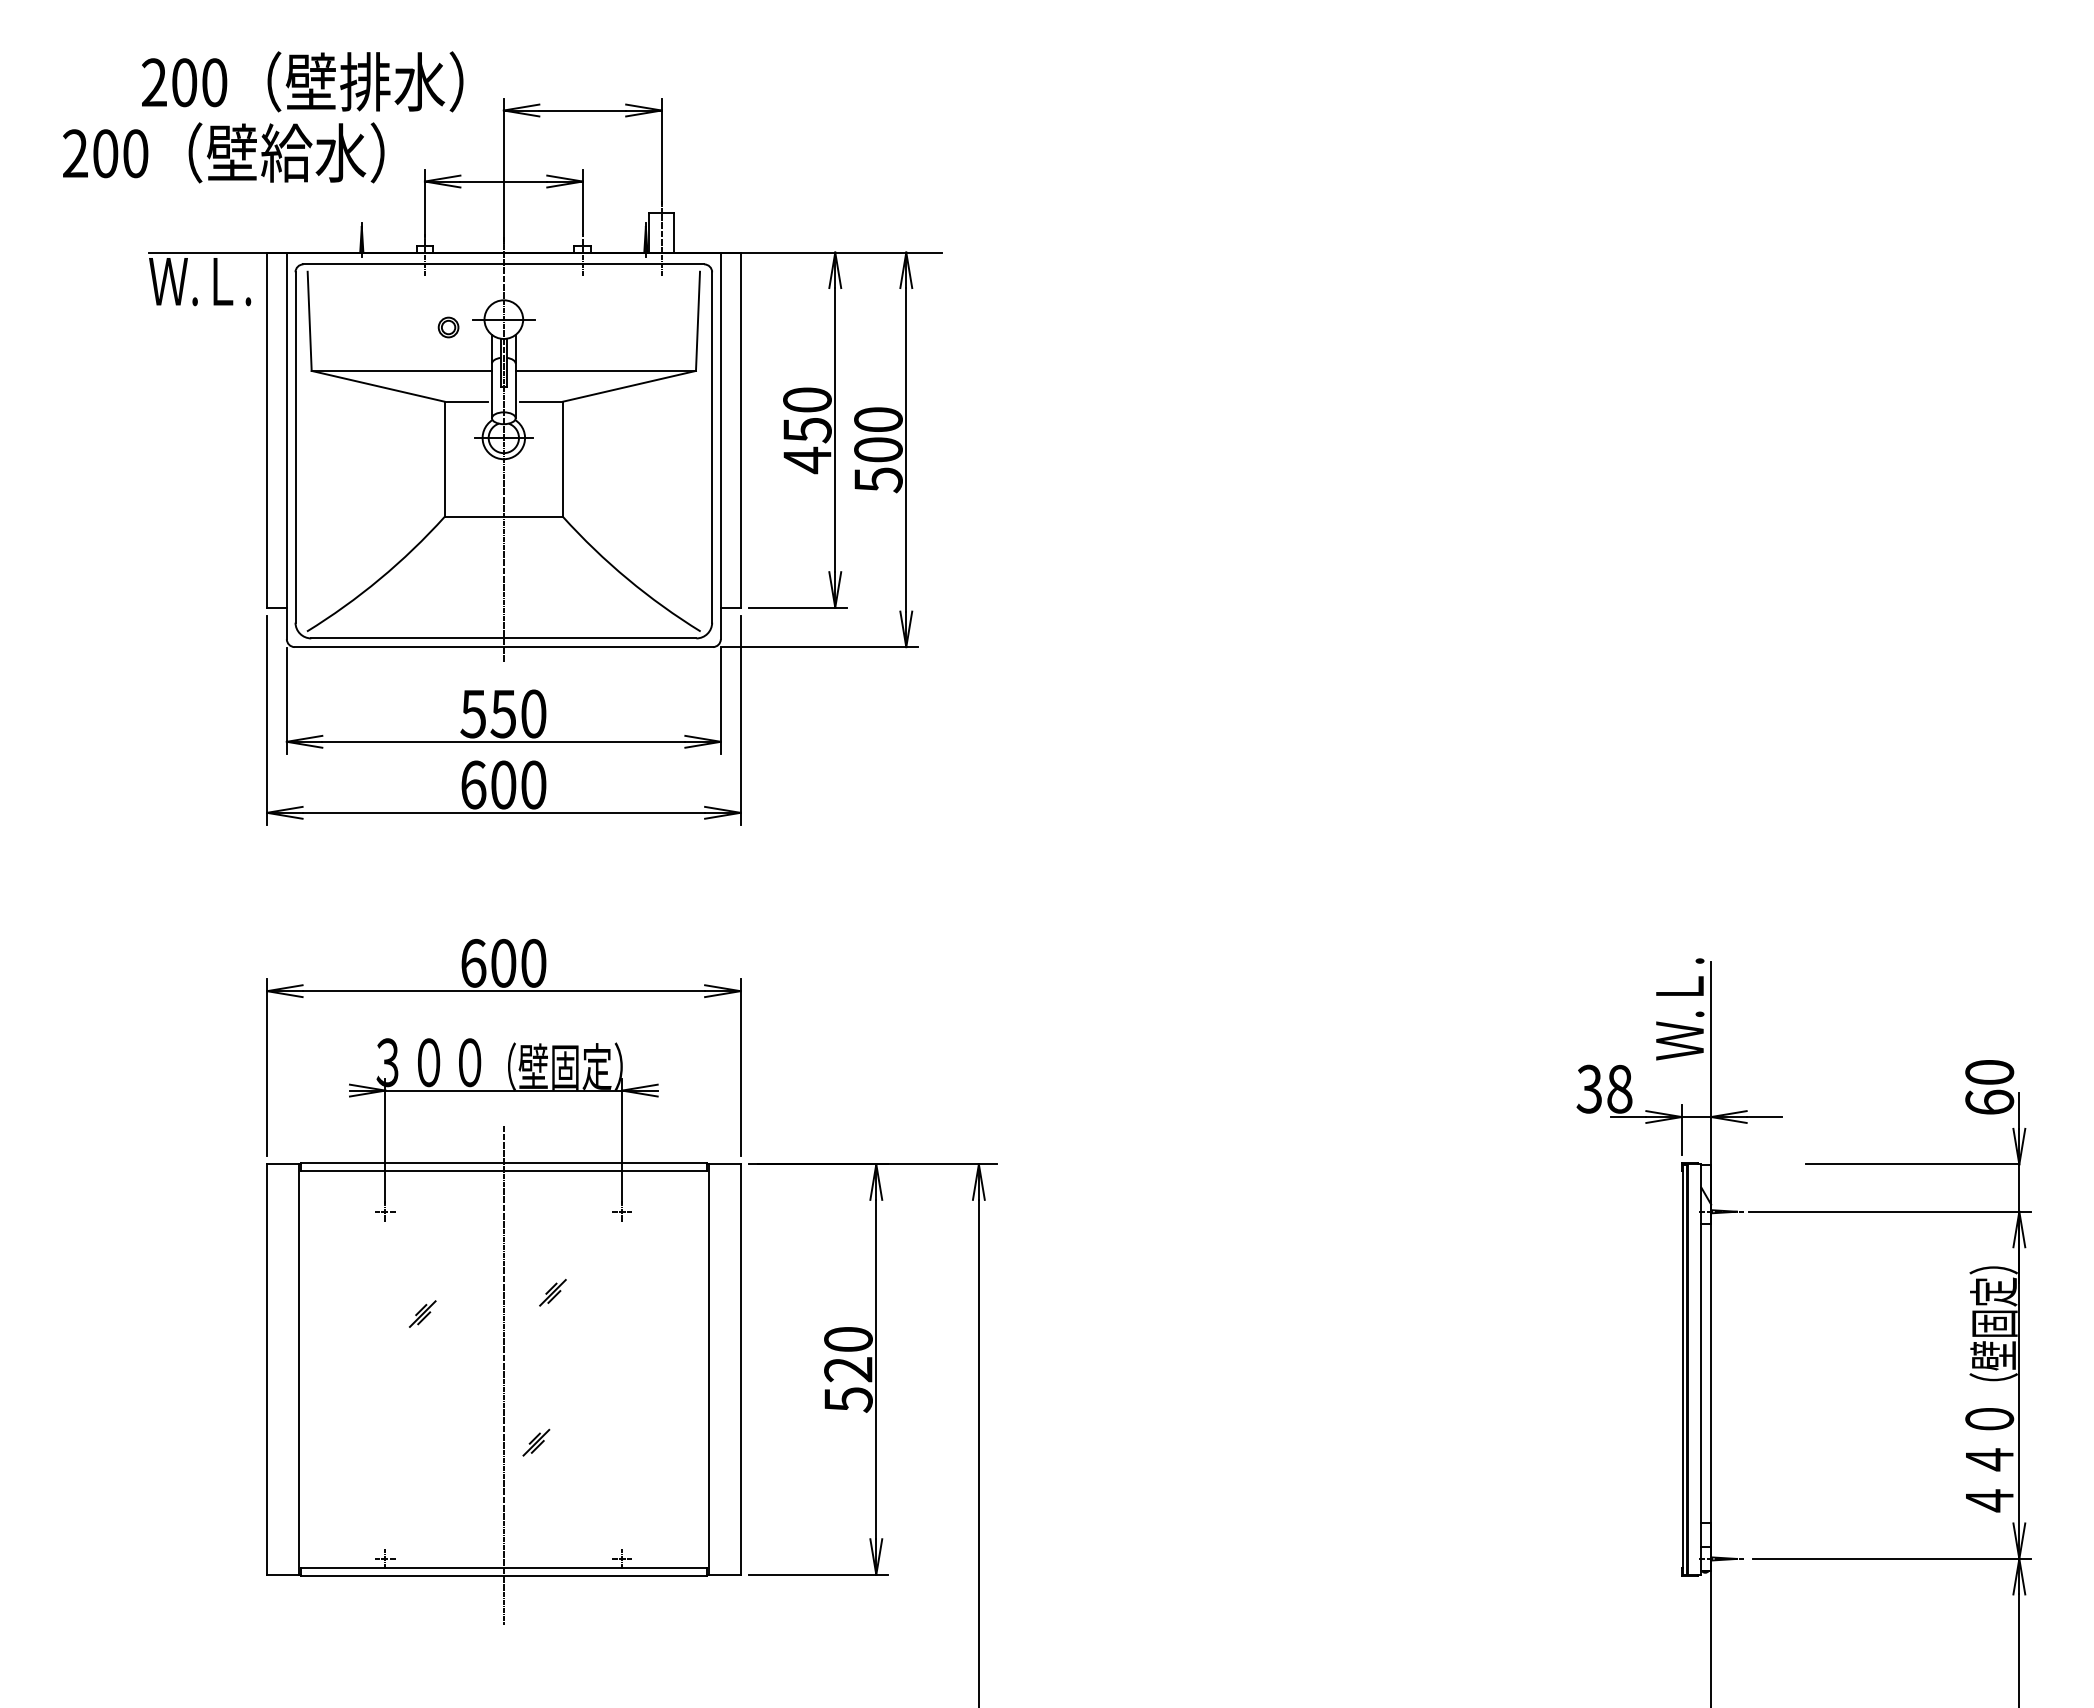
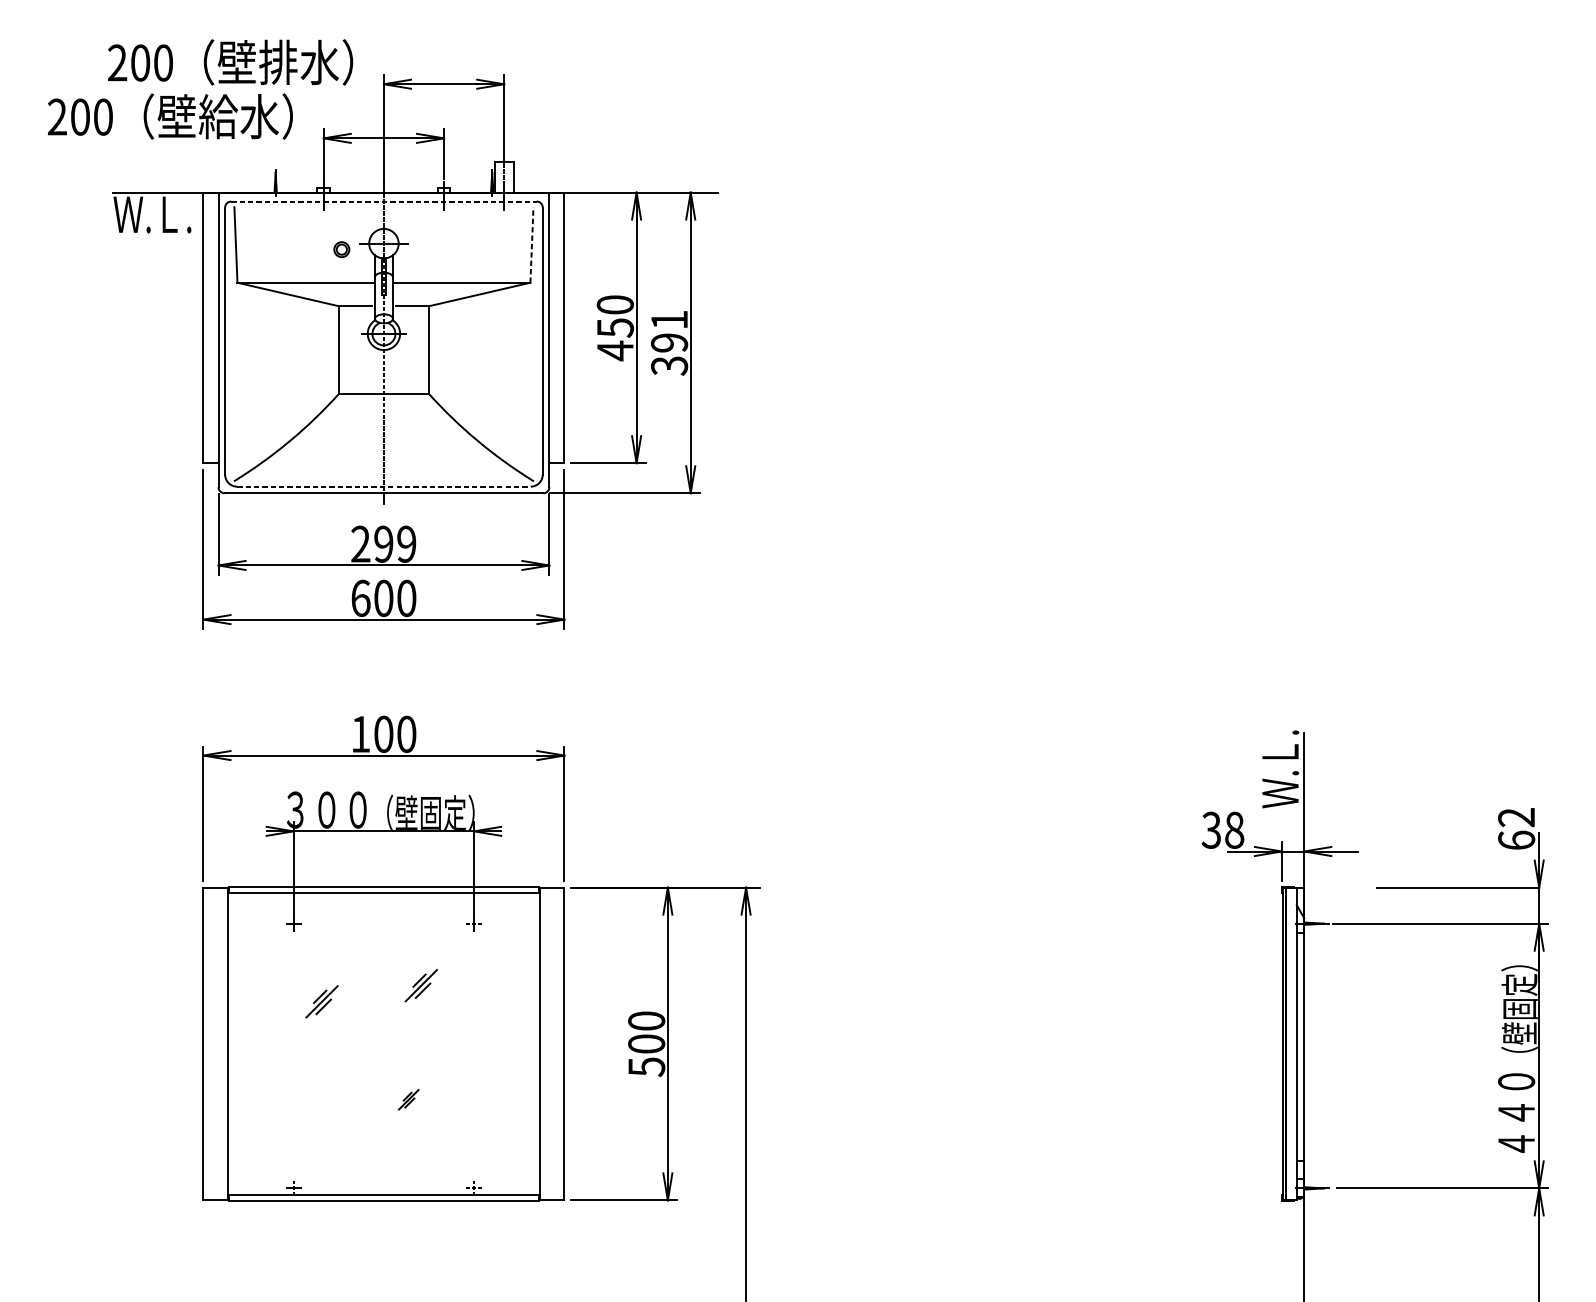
line: (504, 264) -> (384, 201), solid -> dashed
line: (698, 321) -> (532, 245), solid -> dashed
text: (878, 449) -> (669, 342), 500 -> 391
line: (503, 638) -> (383, 486), solid -> dashed
text: (503, 713) -> (383, 543), 550 -> 299
text: (473, 962) -> (360, 733), 600 -> 100
text: (1989, 1072) -> (1516, 817), 60 -> 62
part: (552, 1292) -> (421, 985), size x1.6
part: (422, 1313) -> (321, 1001), size x1.6
text: (848, 1369) -> (646, 1043), 520 -> 500
line: (503, 1375) -> (383, 1048), removed

